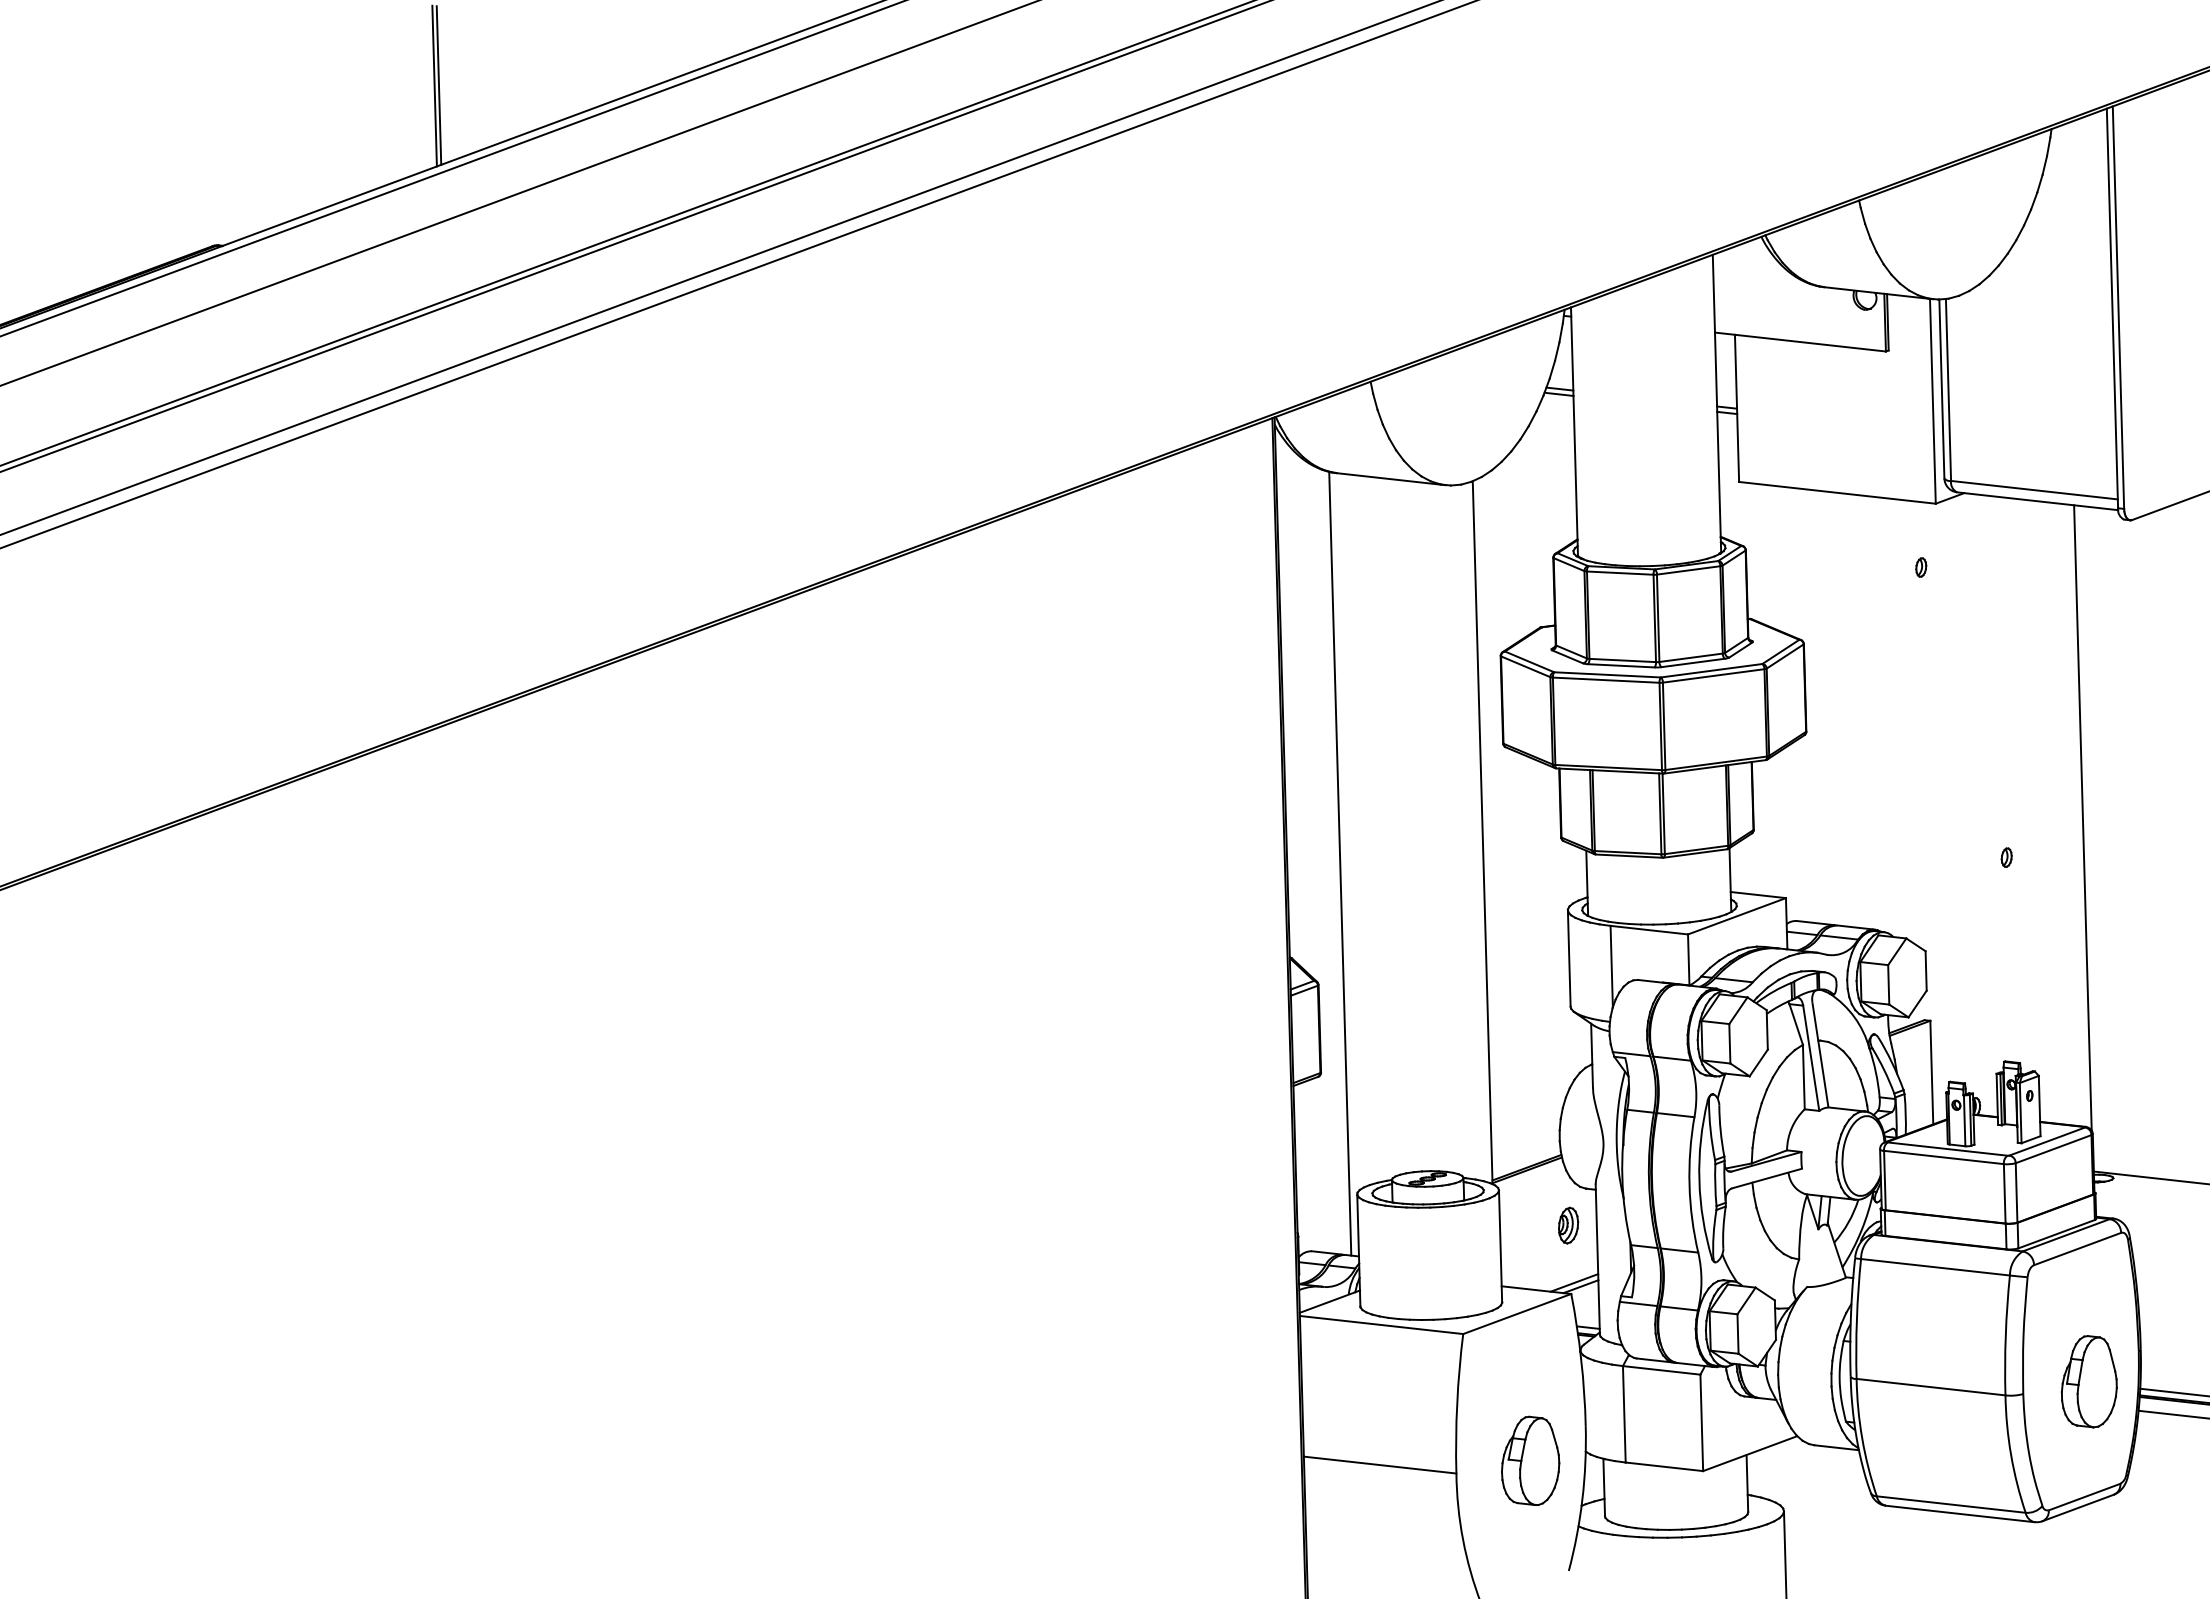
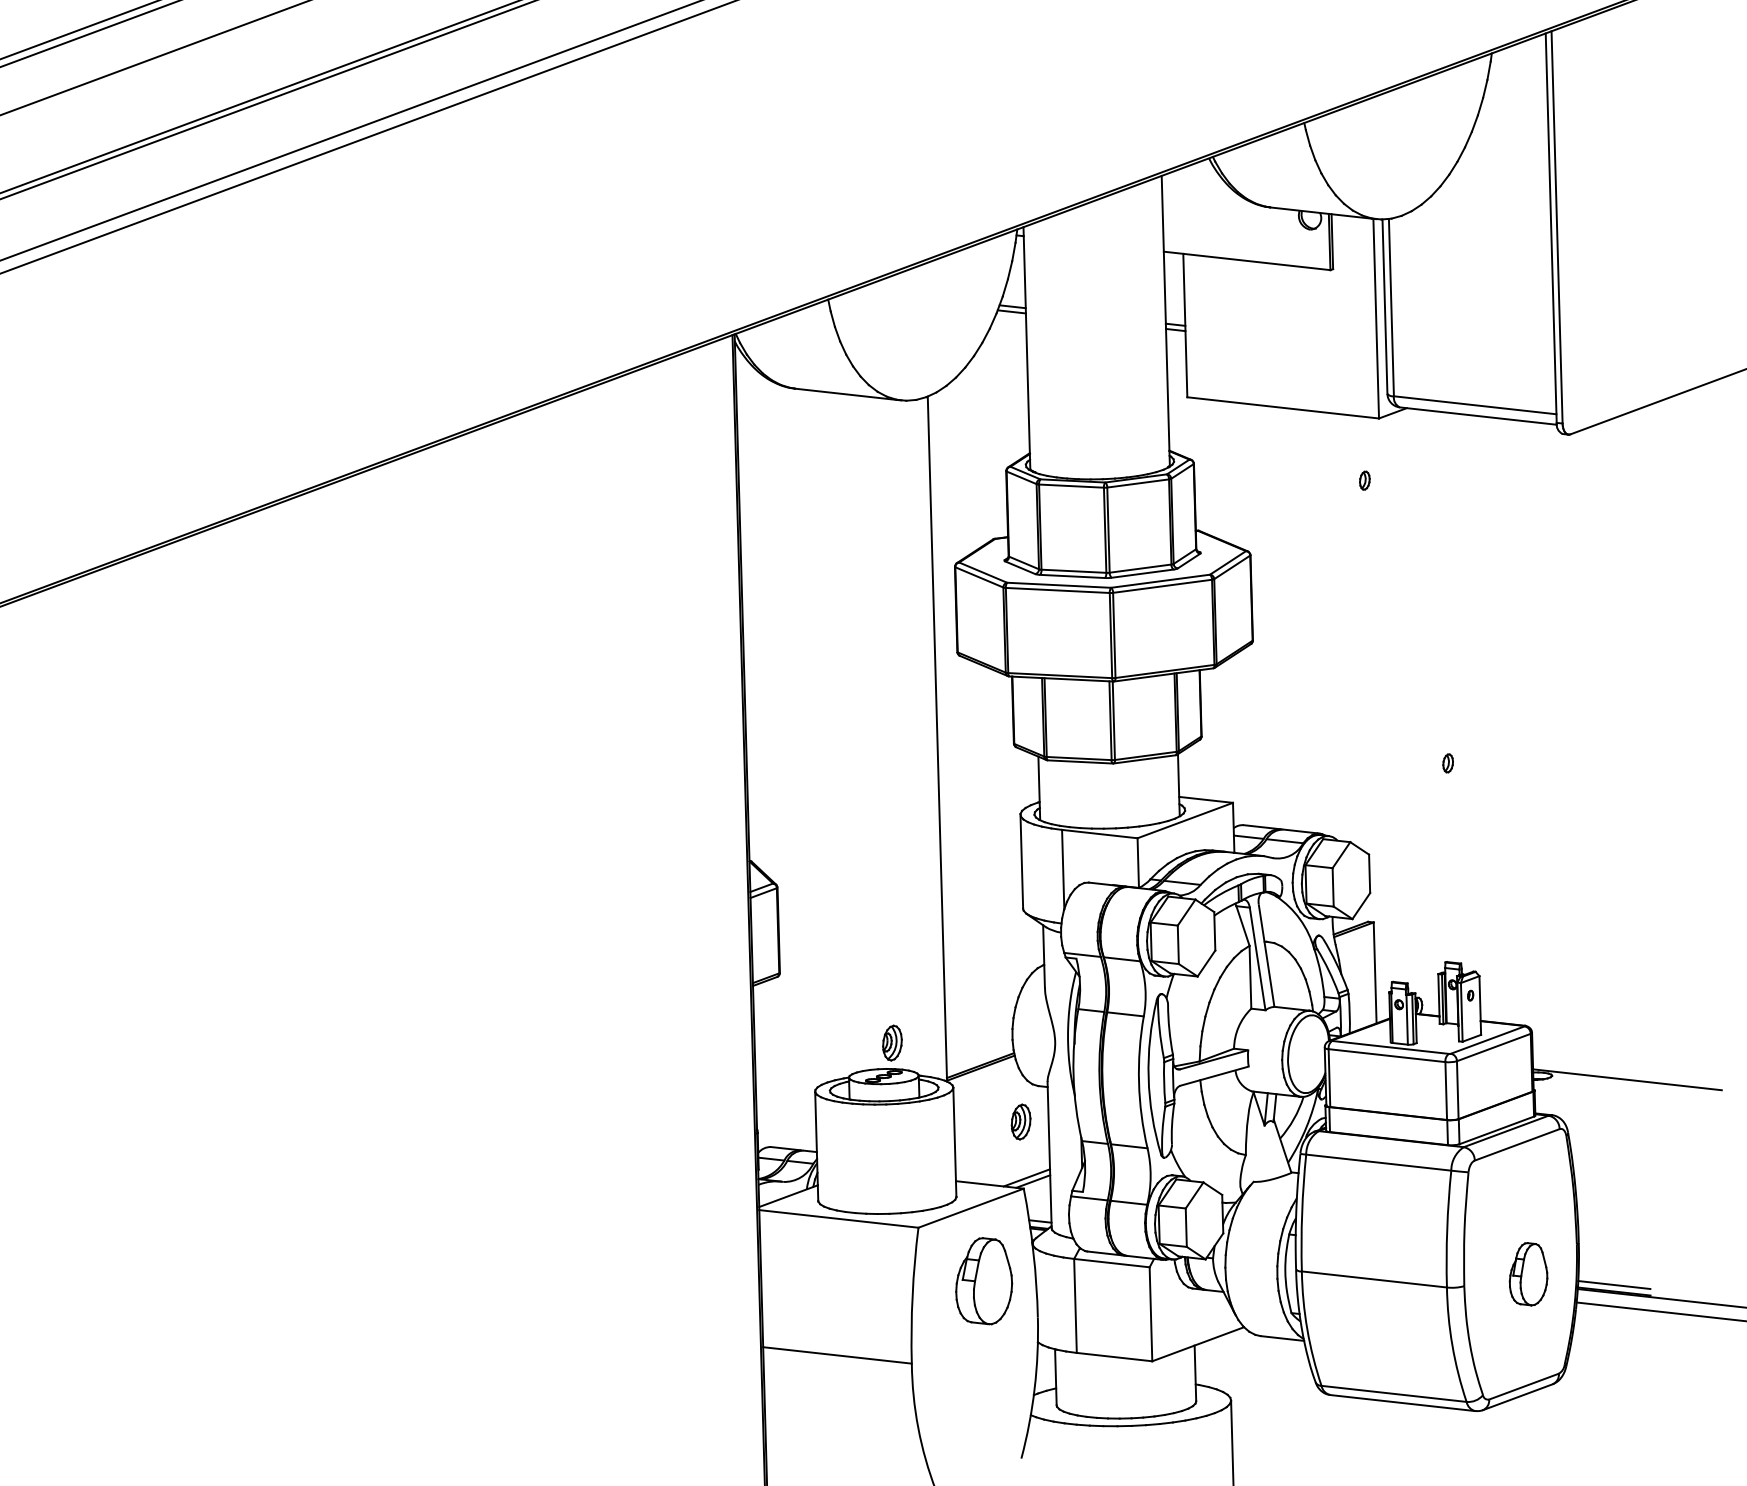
line: (2082, 817) -> (1522, 724), removed
line: (1340, 863) -> (798, 769), removed
part: (1436, 1144) -> (892, 1042), added
part: (2088, 1381) -> (1527, 1273), size x0.7
part: (1530, 1460) -> (984, 1280), moved

